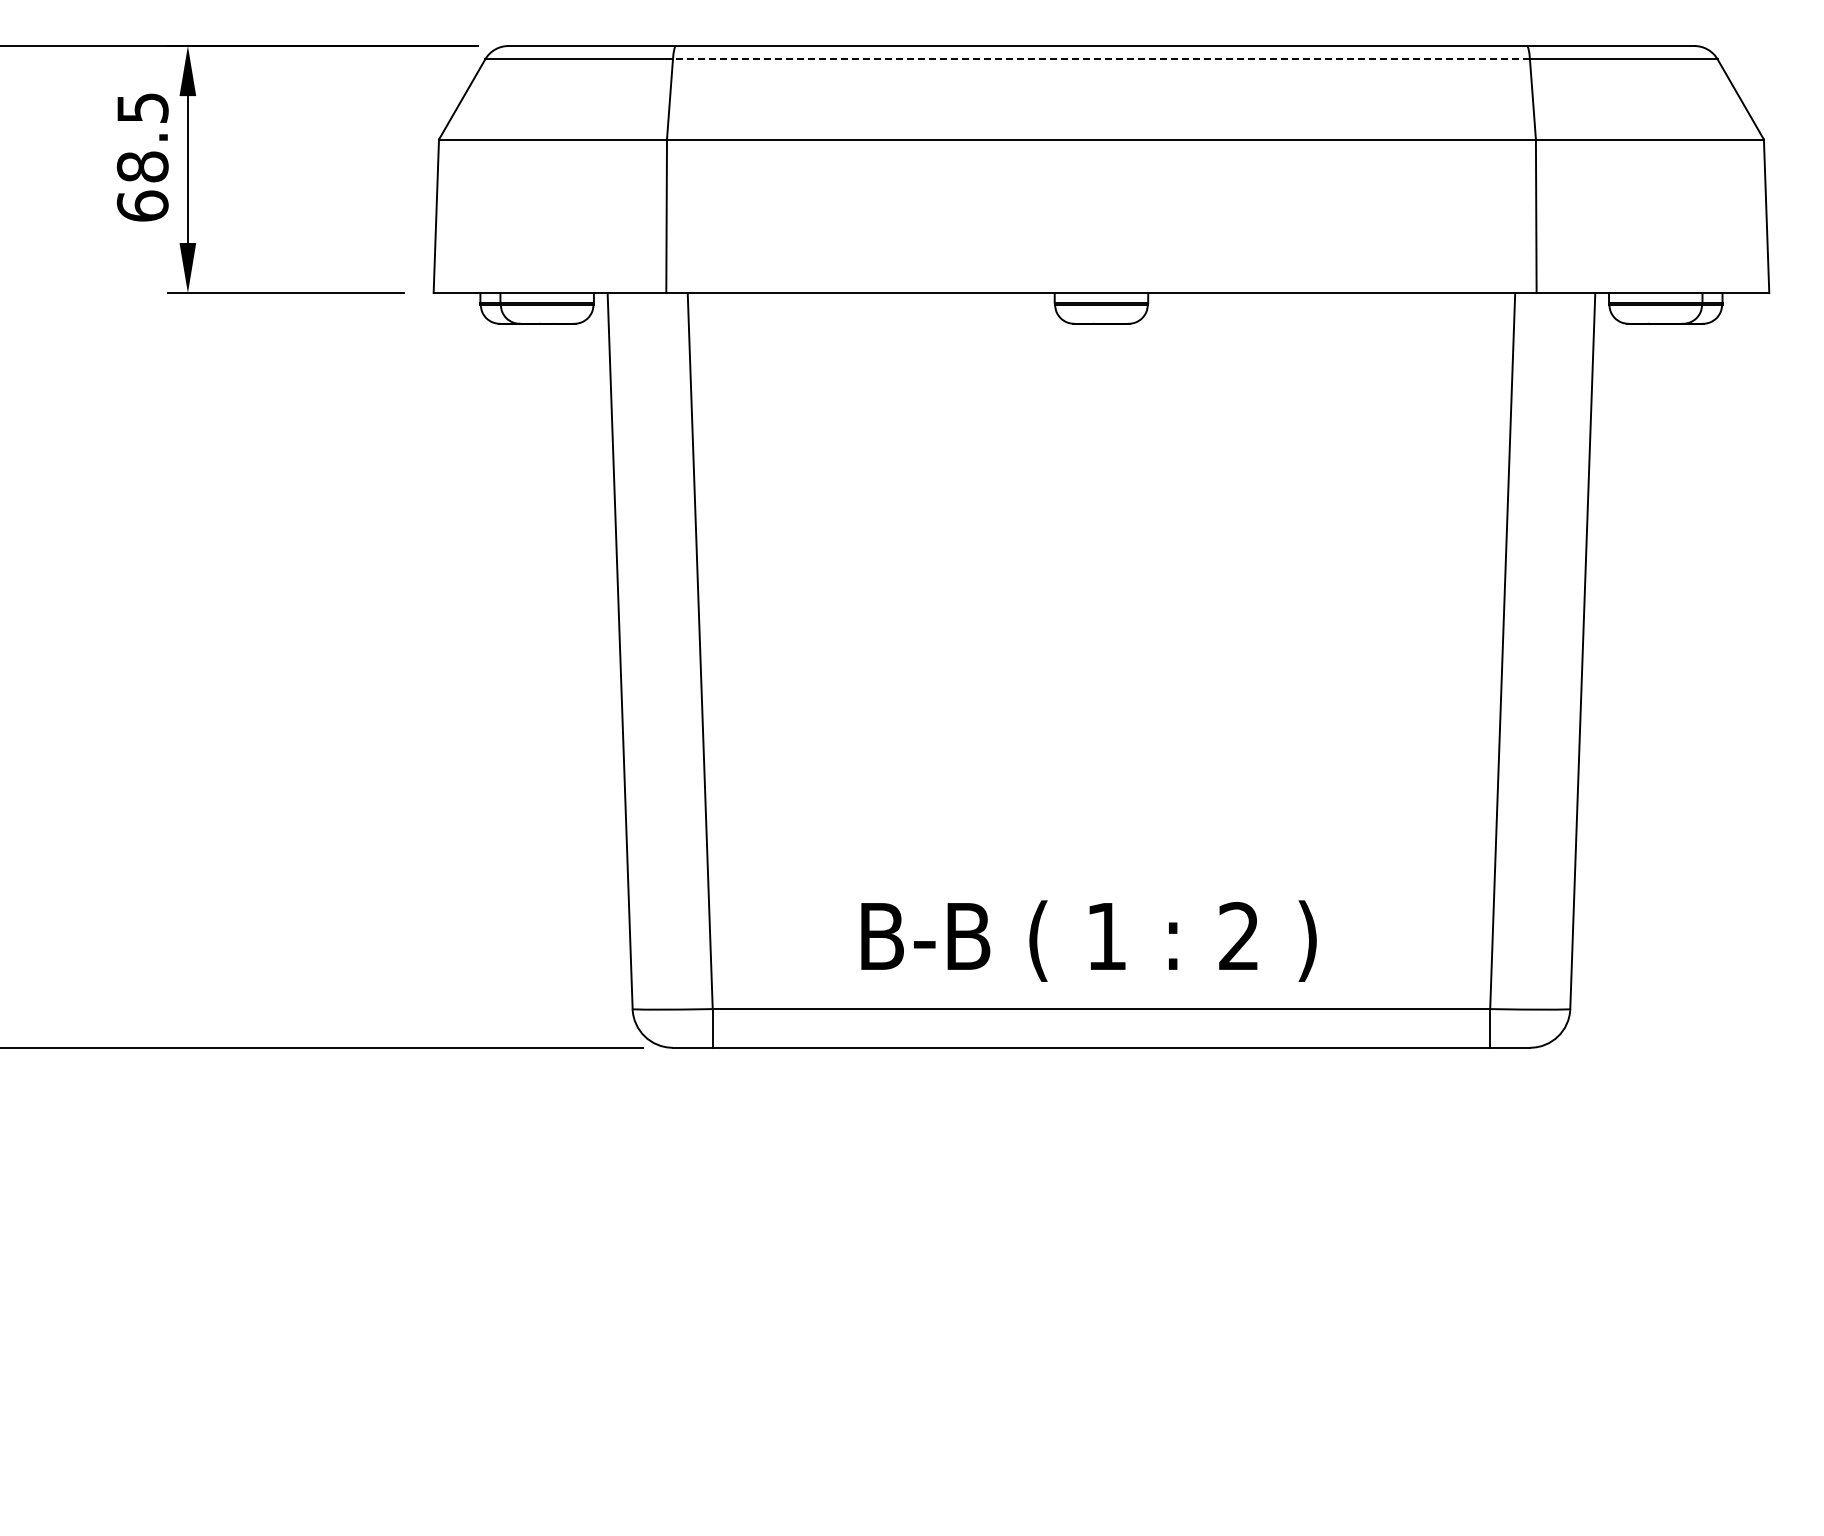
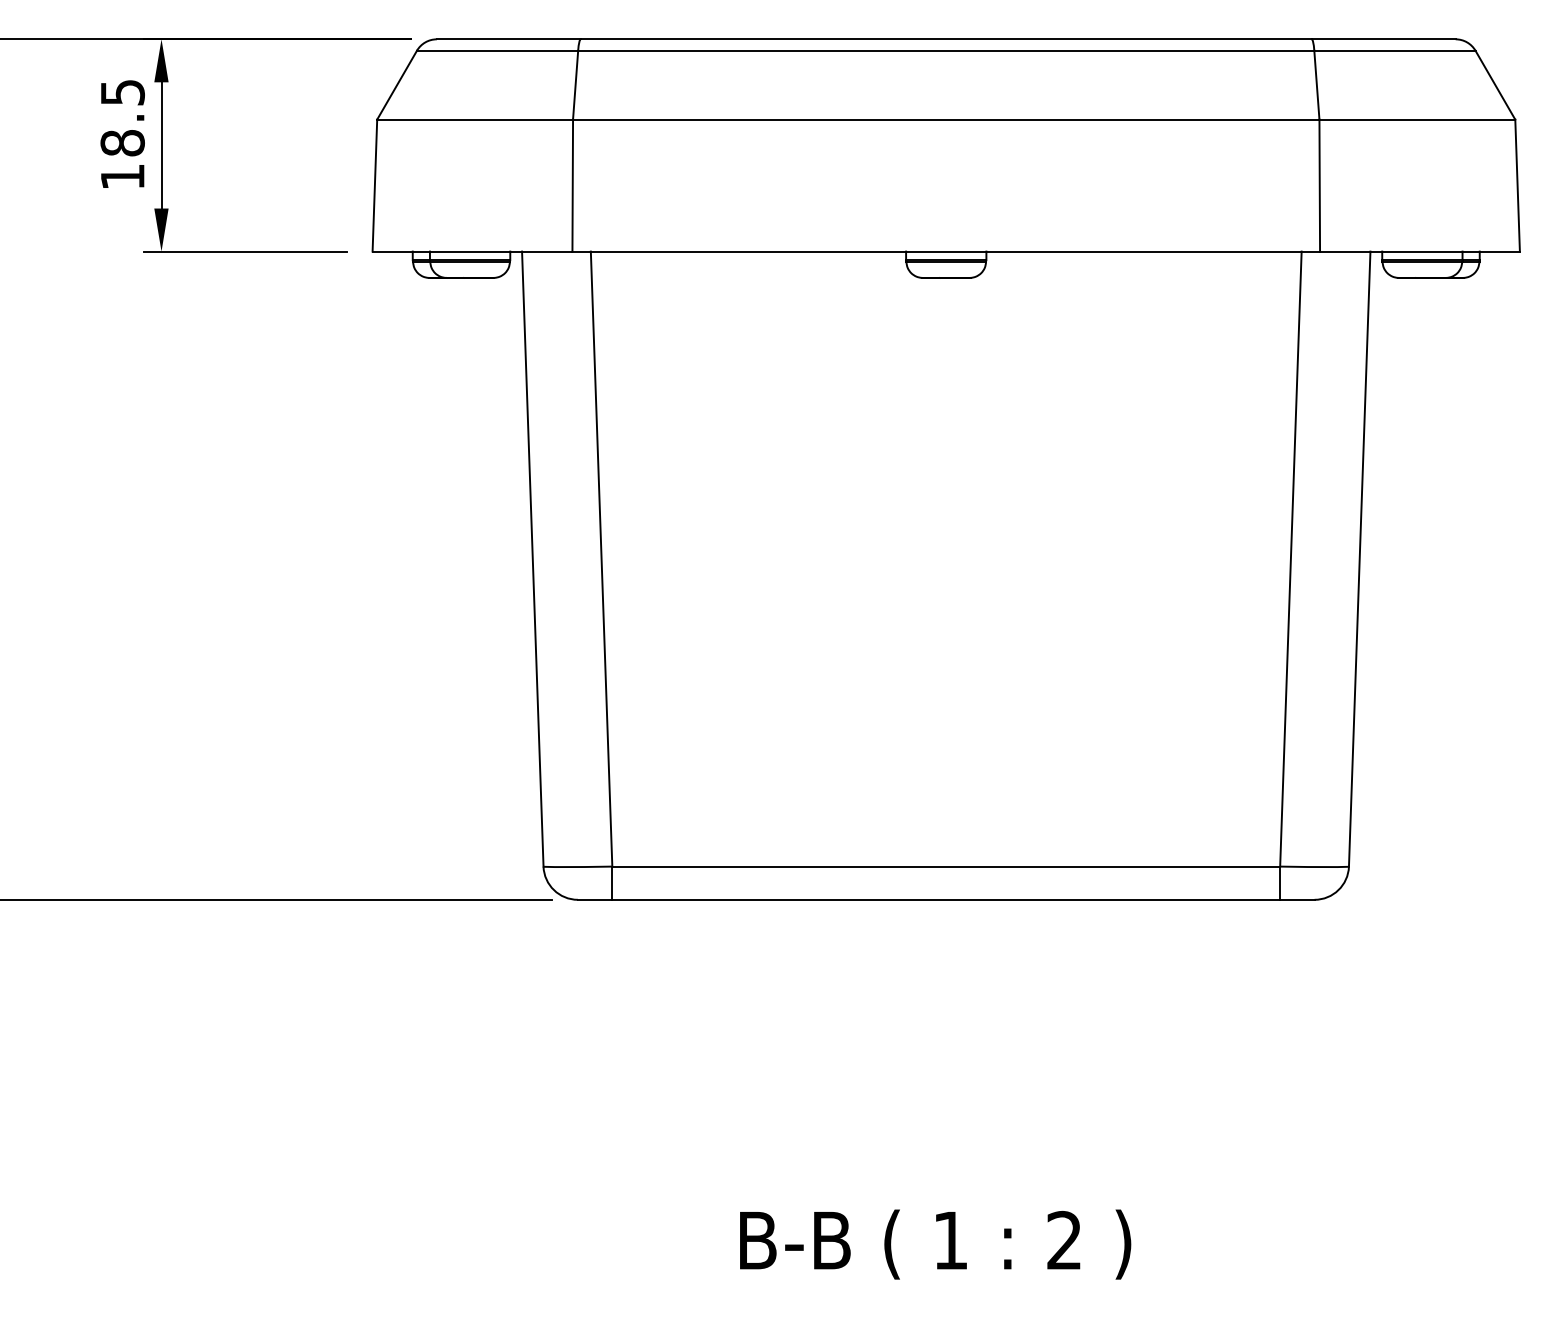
line: (1100, 59) -> (945, 50), dashed -> solid
text: (142, 205) -> (122, 176), 68.5 -> 18.5
text: (1088, 940) -> (935, 1244), moved

